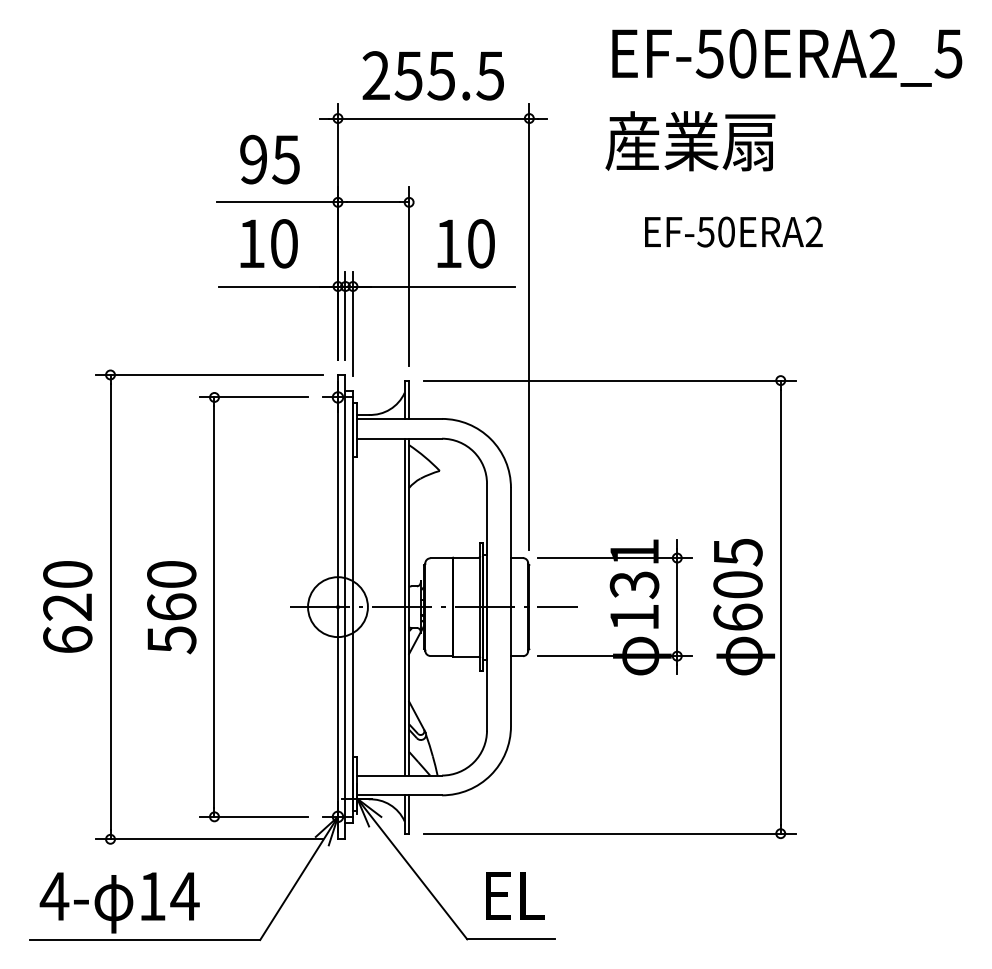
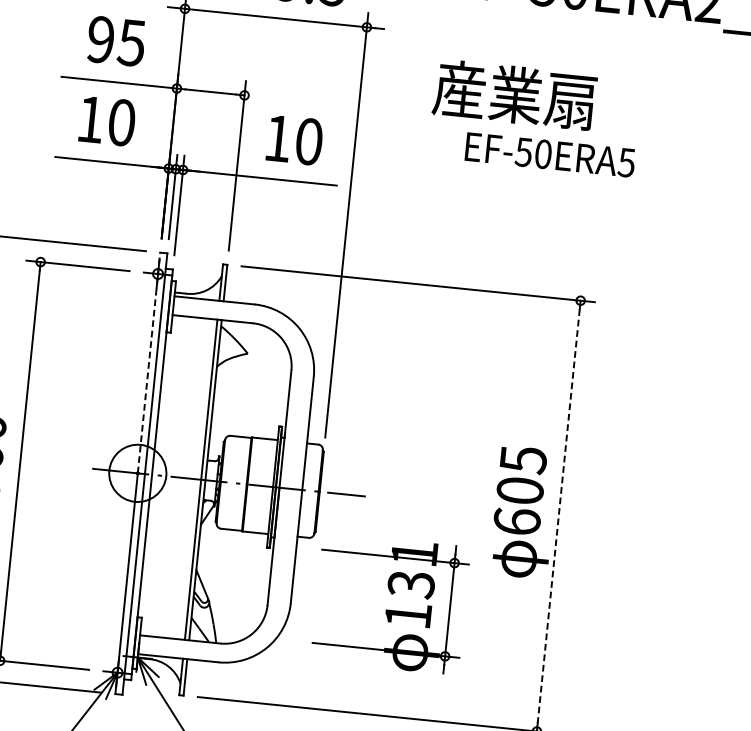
text: (690, 141) -> (514, 95), moved
text: (813, 231) -> (626, 162), EF-50ERA2 -> EF-50ERA5
line: (337, 490) -> (148, 362), solid -> dashed
part: (614, 607) -> (390, 604), moved
line: (780, 607) -> (558, 516), solid -> dashed

